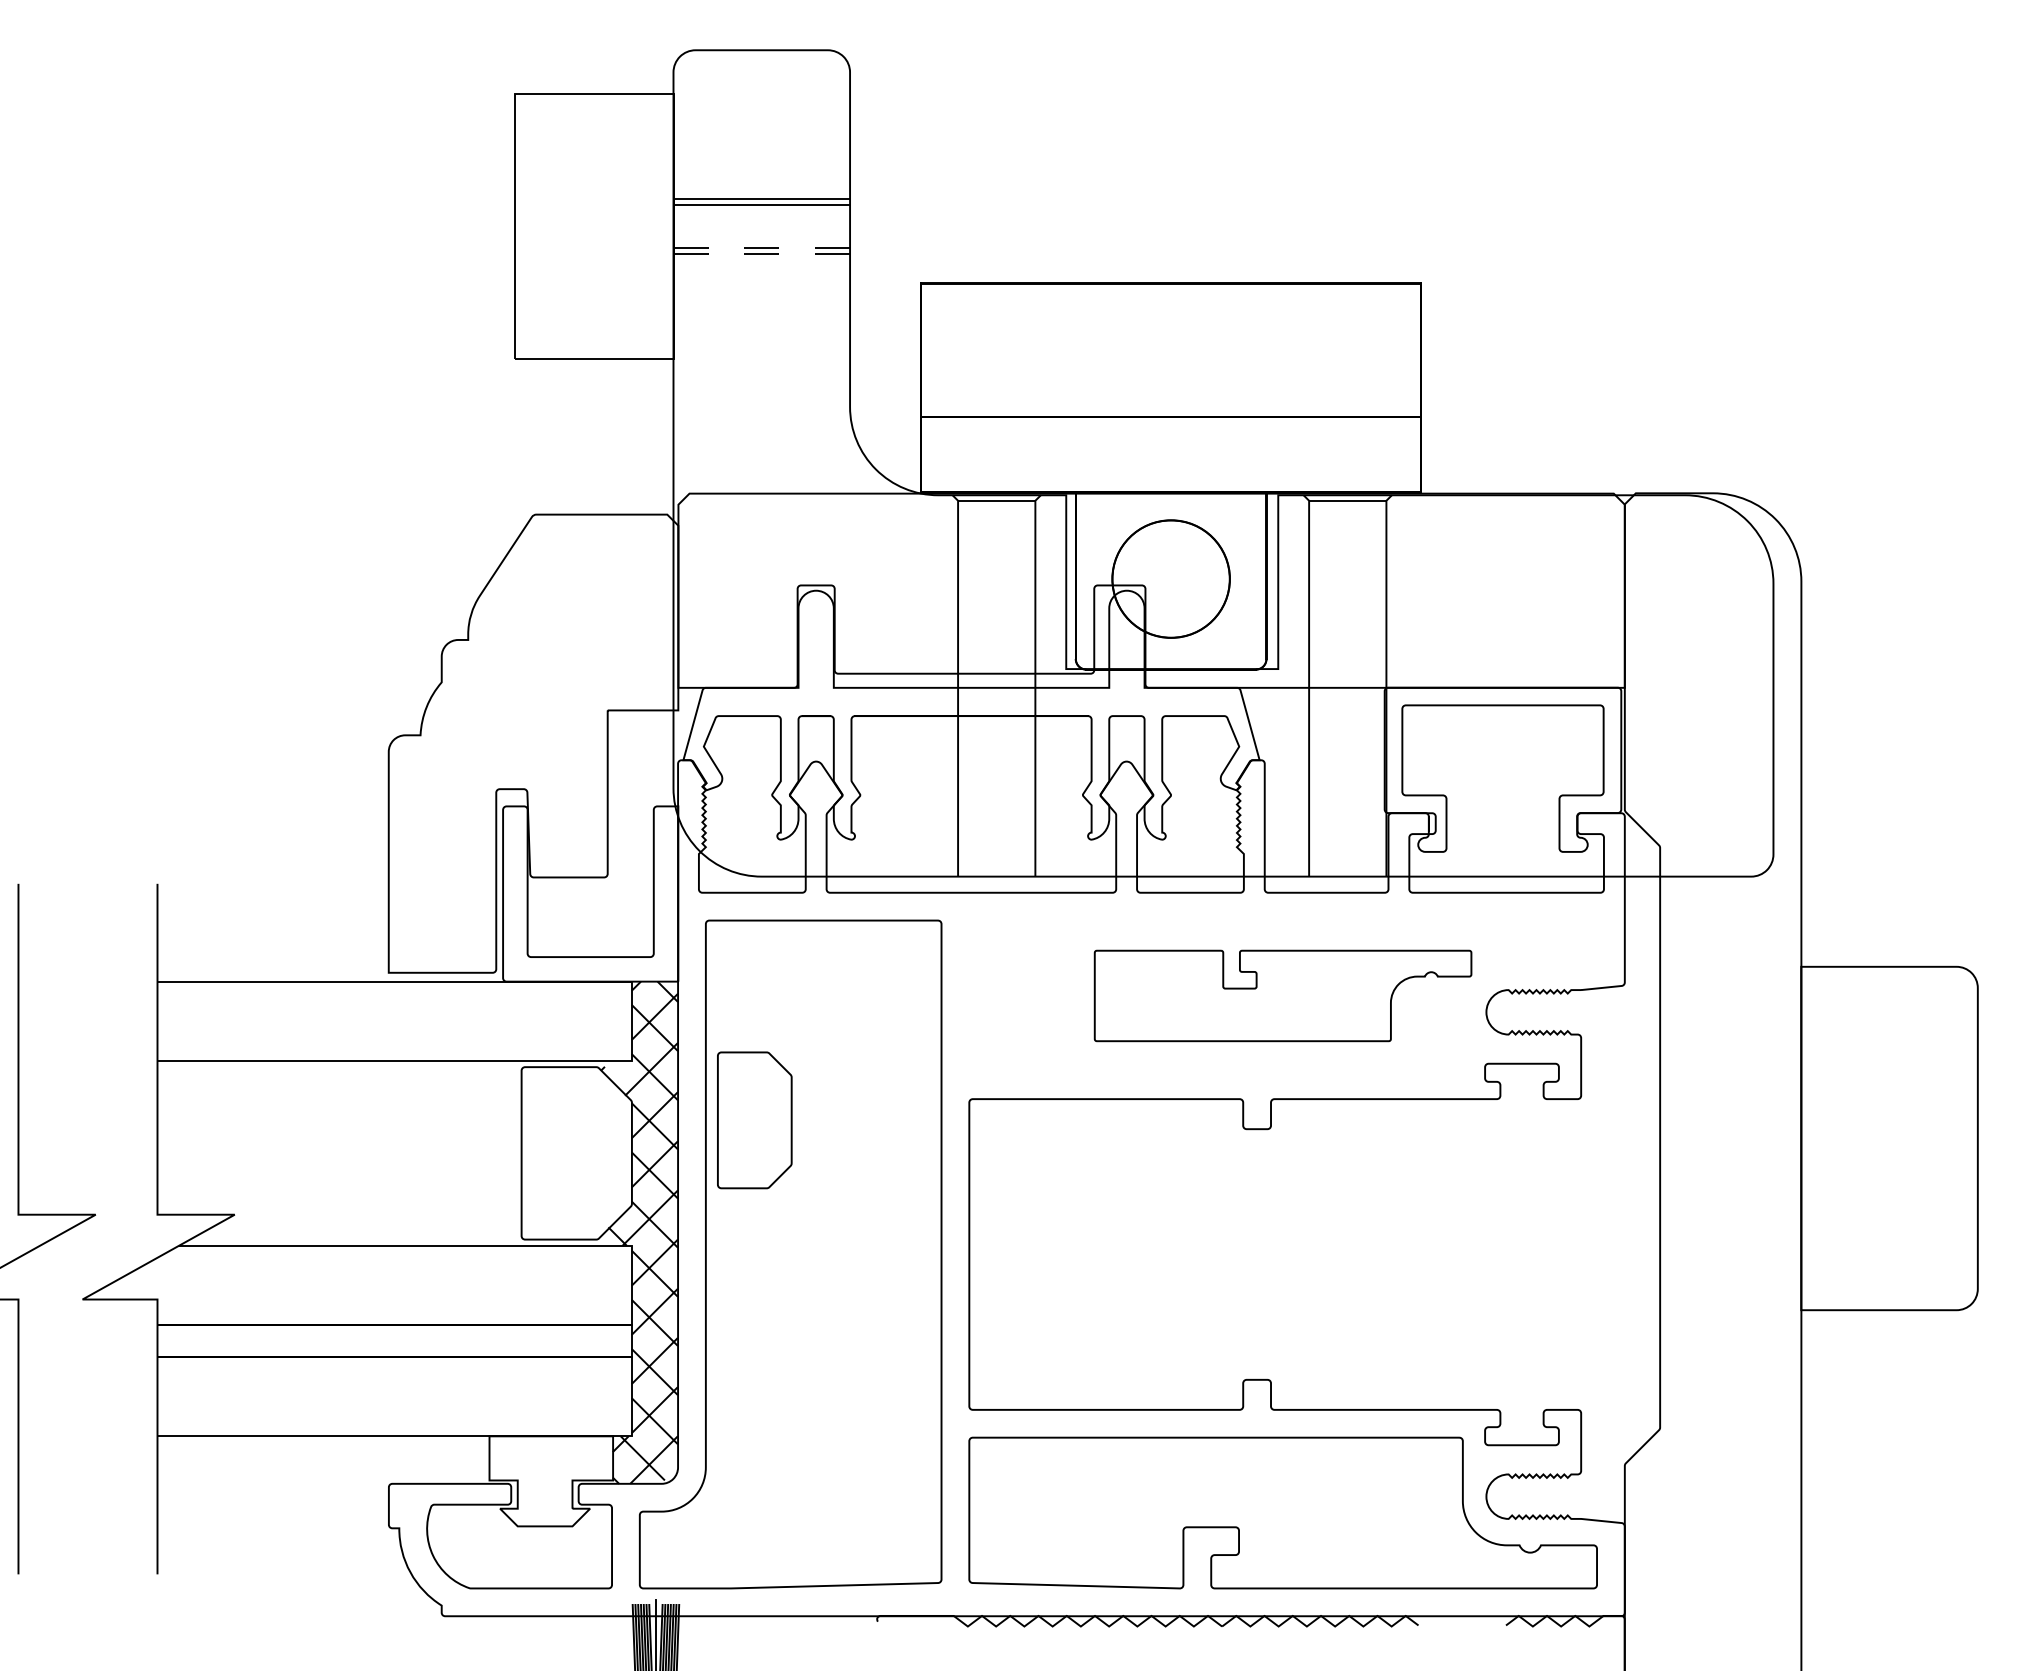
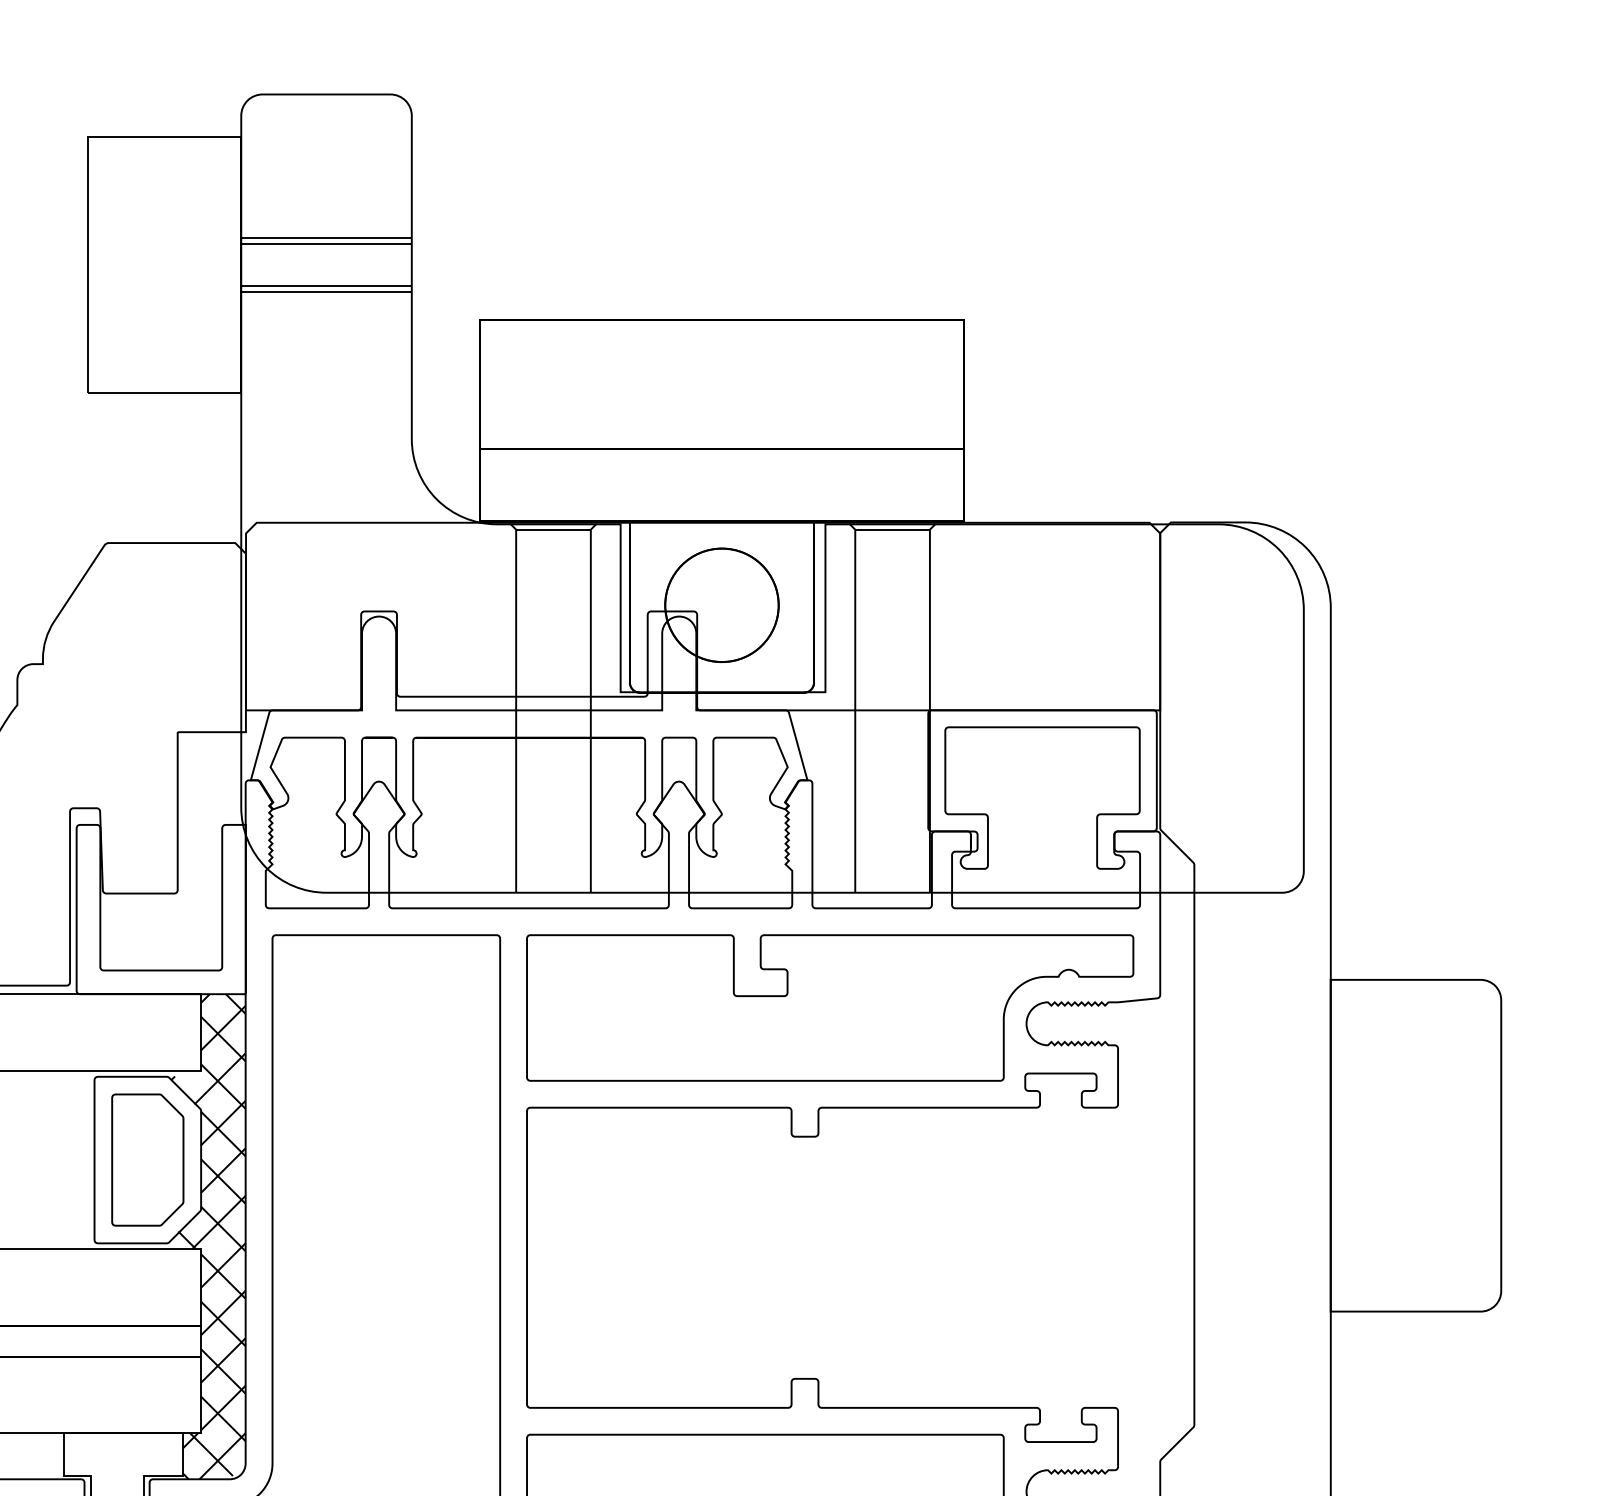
line: (762, 248) -> (327, 285), dashed -> solid
line: (762, 254) -> (327, 291), dashed -> solid
part: (1282, 995) -> (829, 1007), size x1.67
part: (754, 1120) -> (147, 1160), moved

